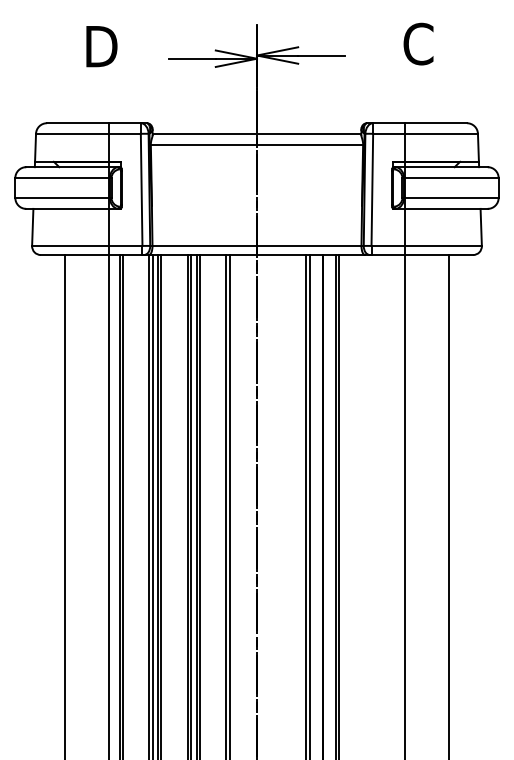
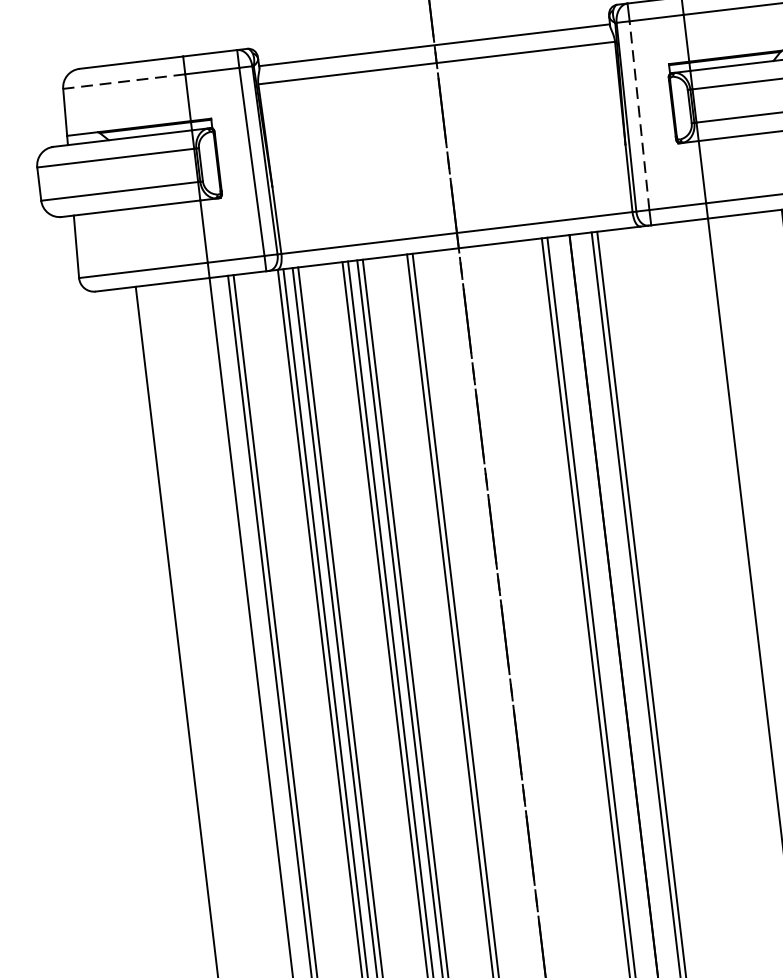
line: (71, 133) -> (122, 81), solid -> dashed
line: (372, 189) -> (639, 115), solid -> dashed

